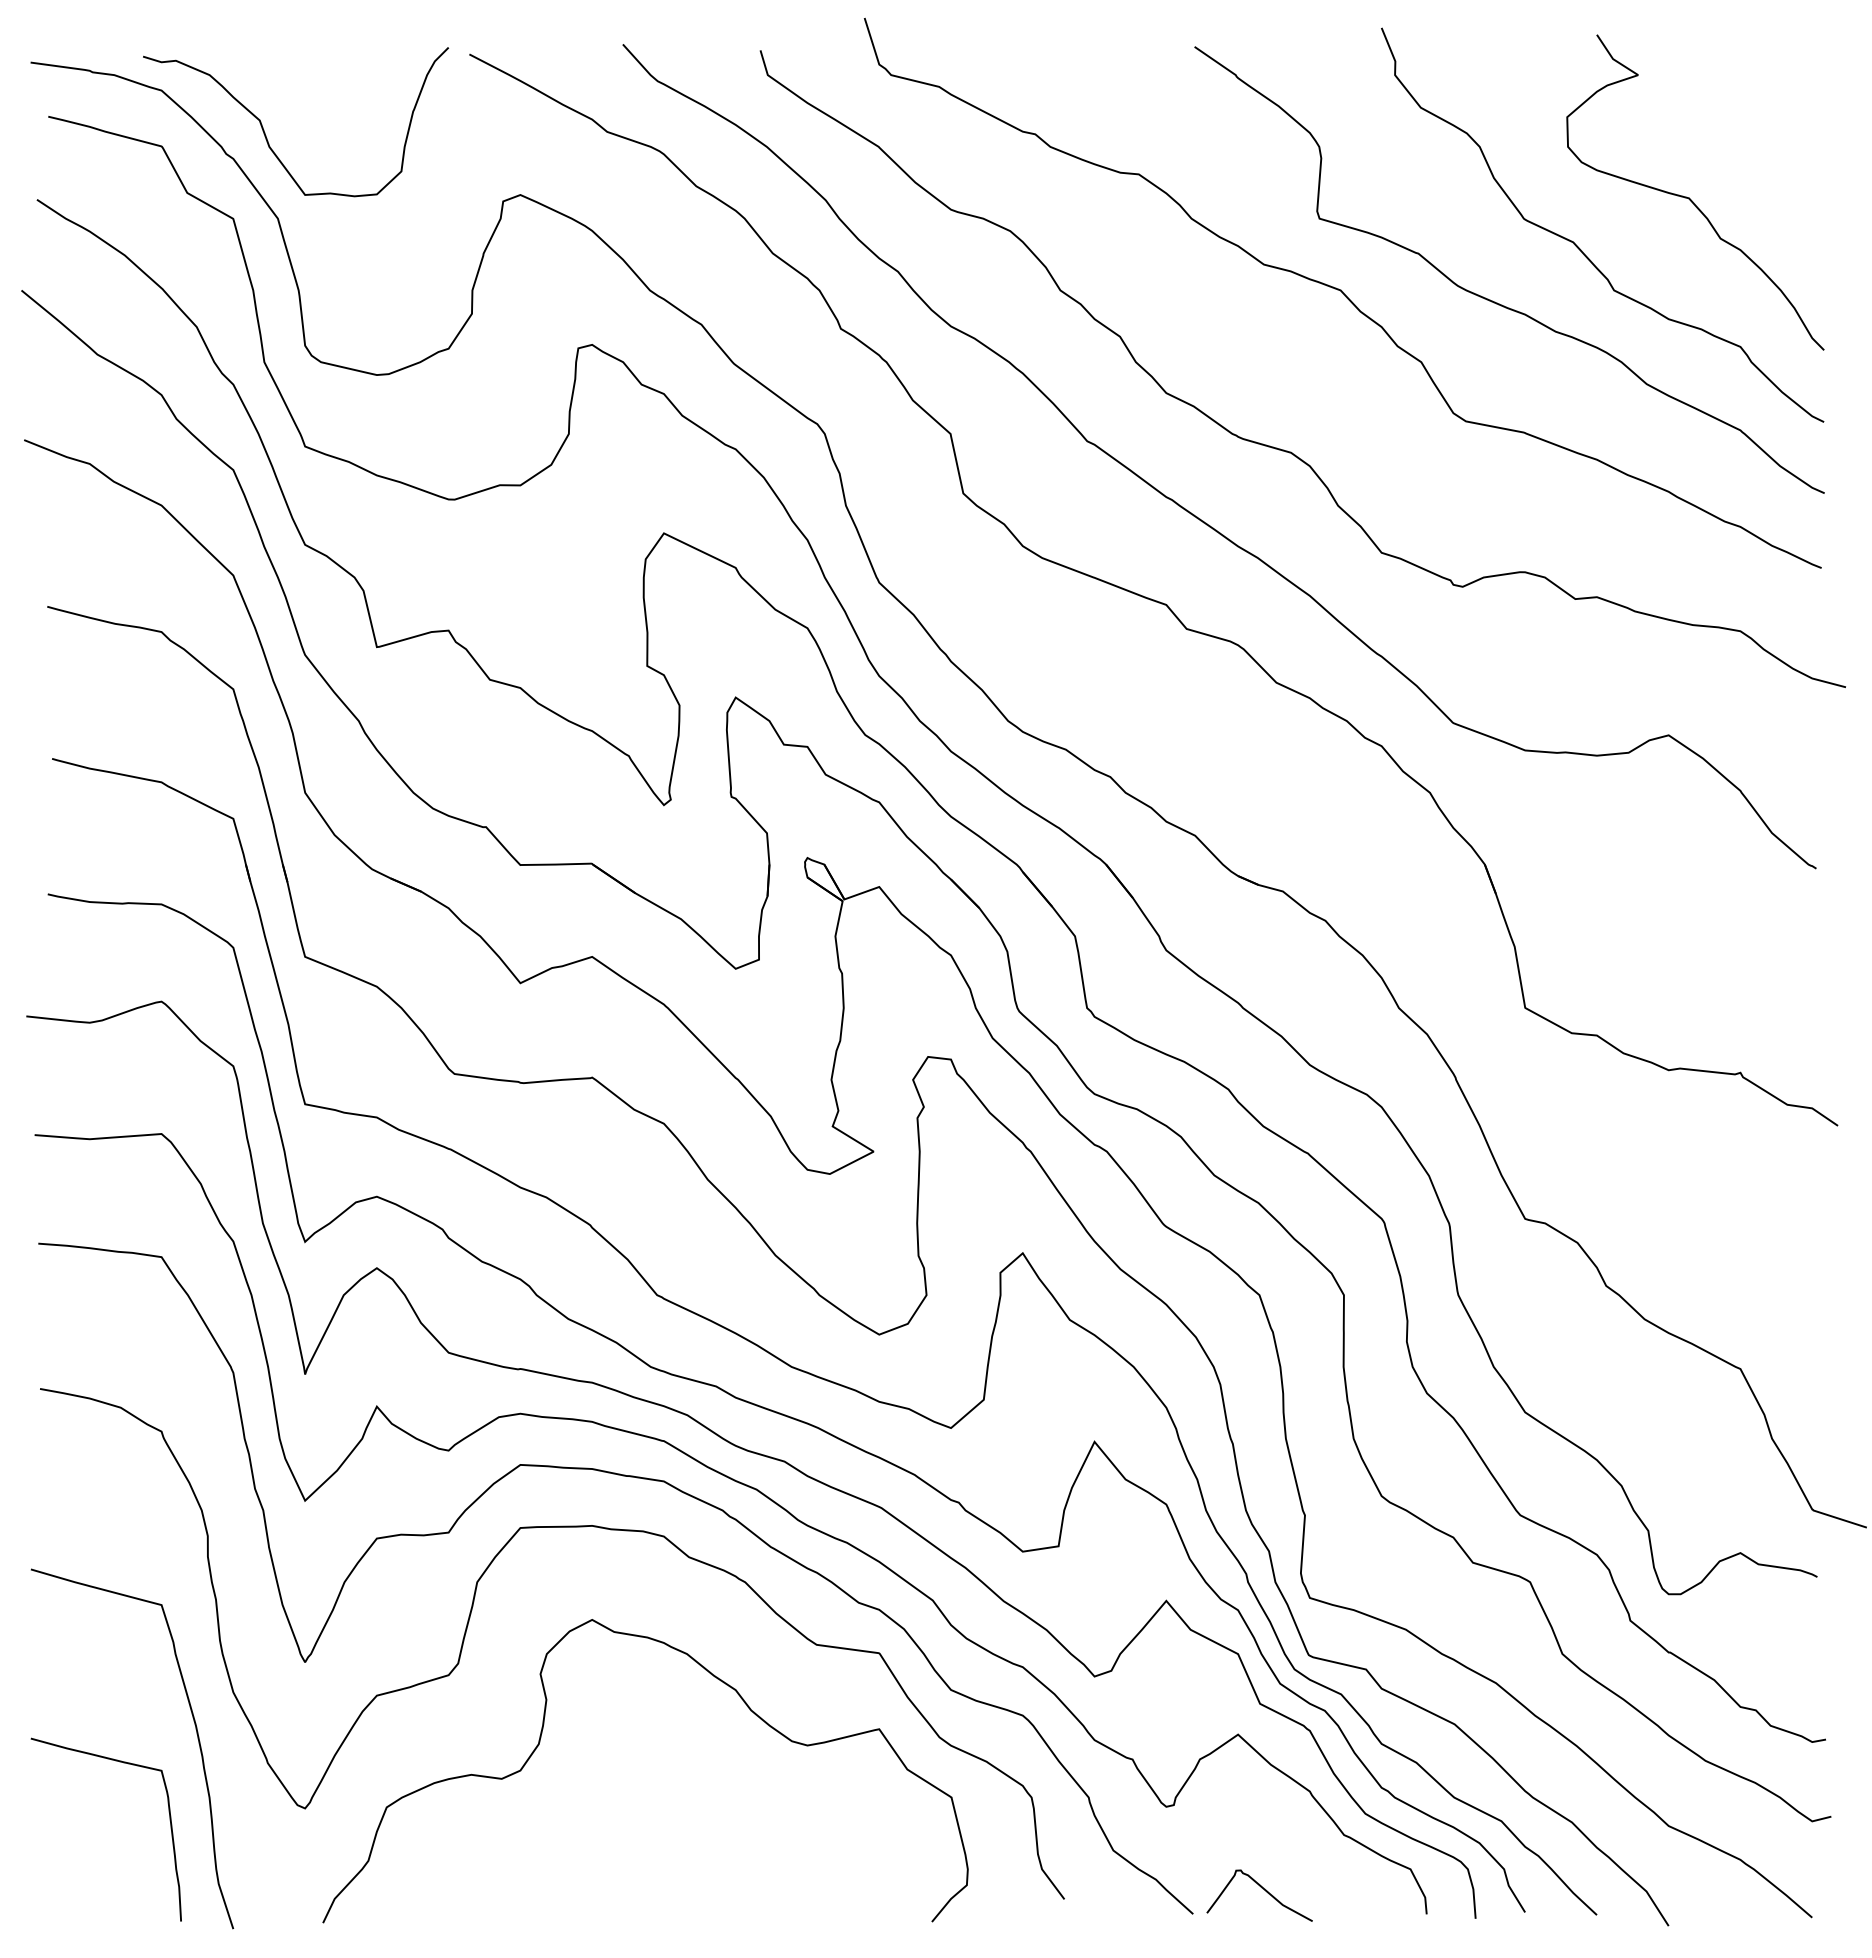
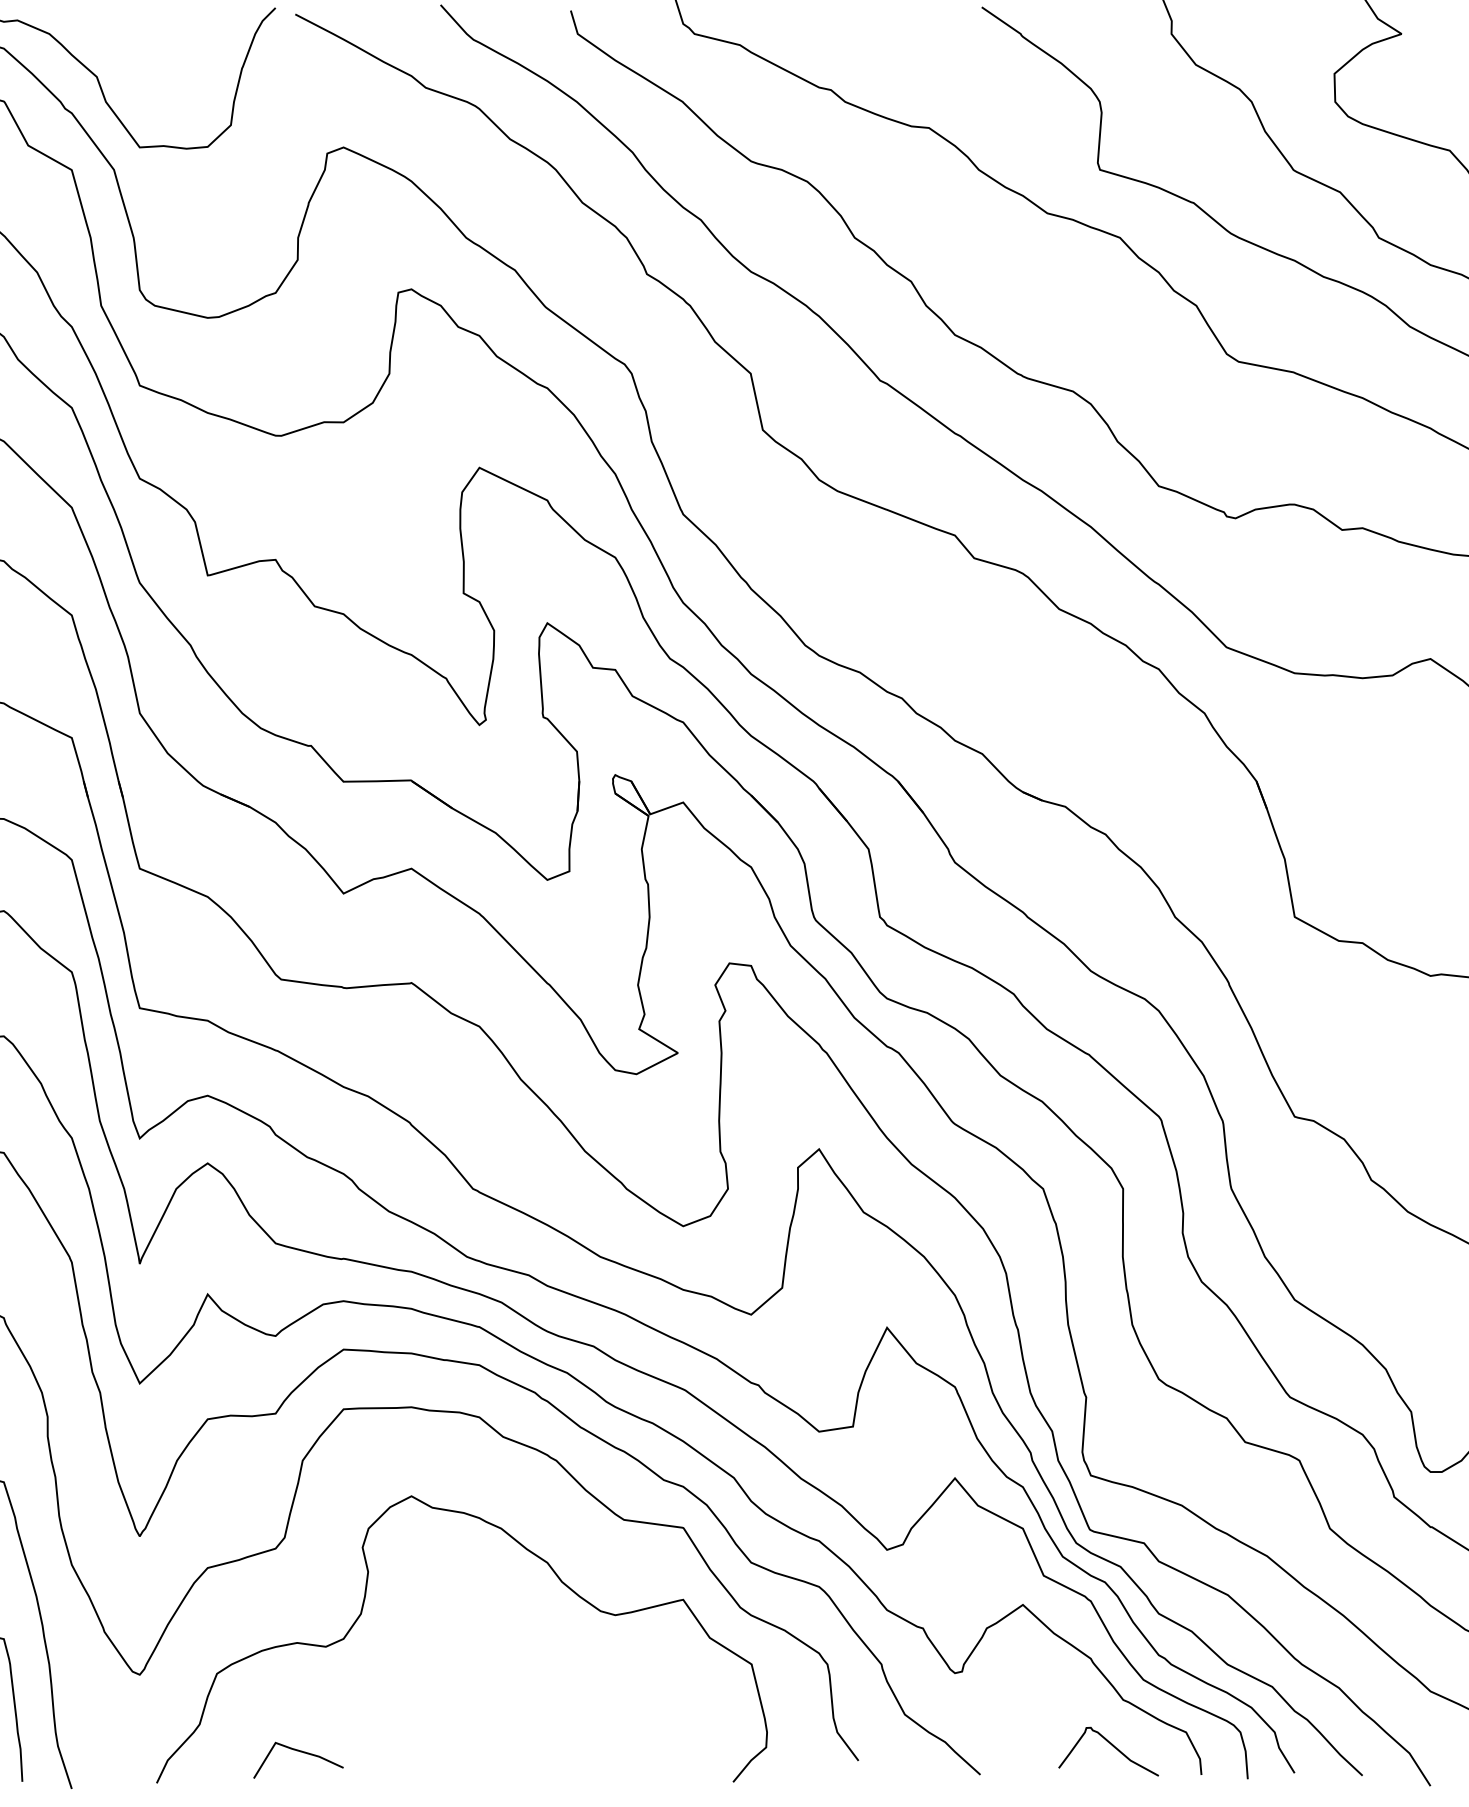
line: (474, 1890) -> (300, 1752), added
curve: (1264, 1890) -> (1113, 1746), moved

